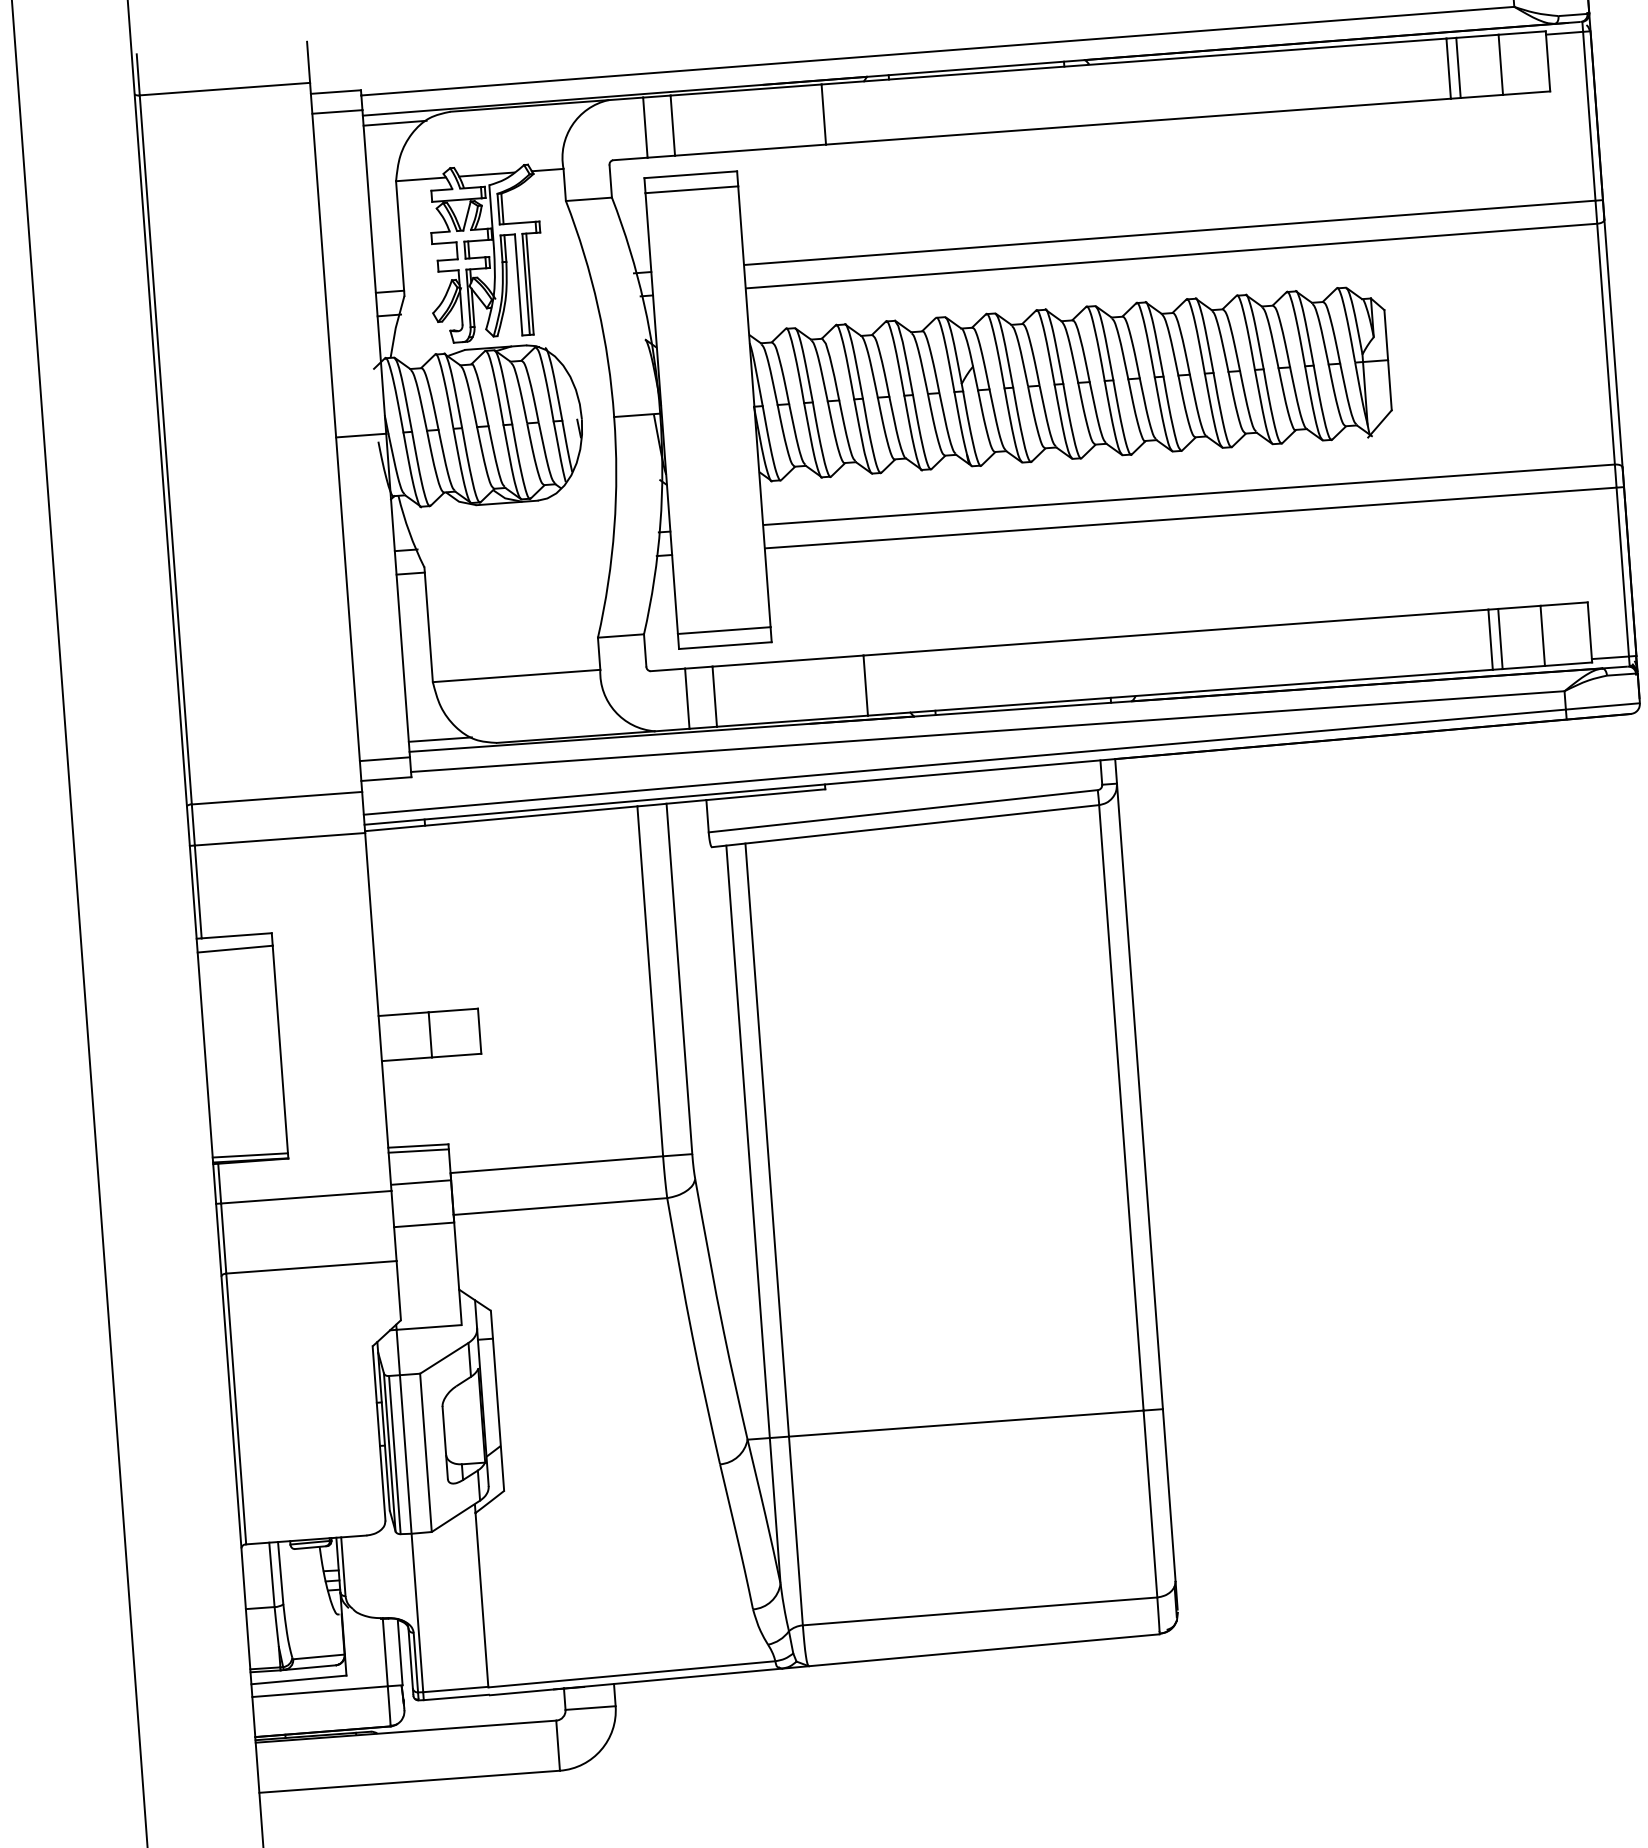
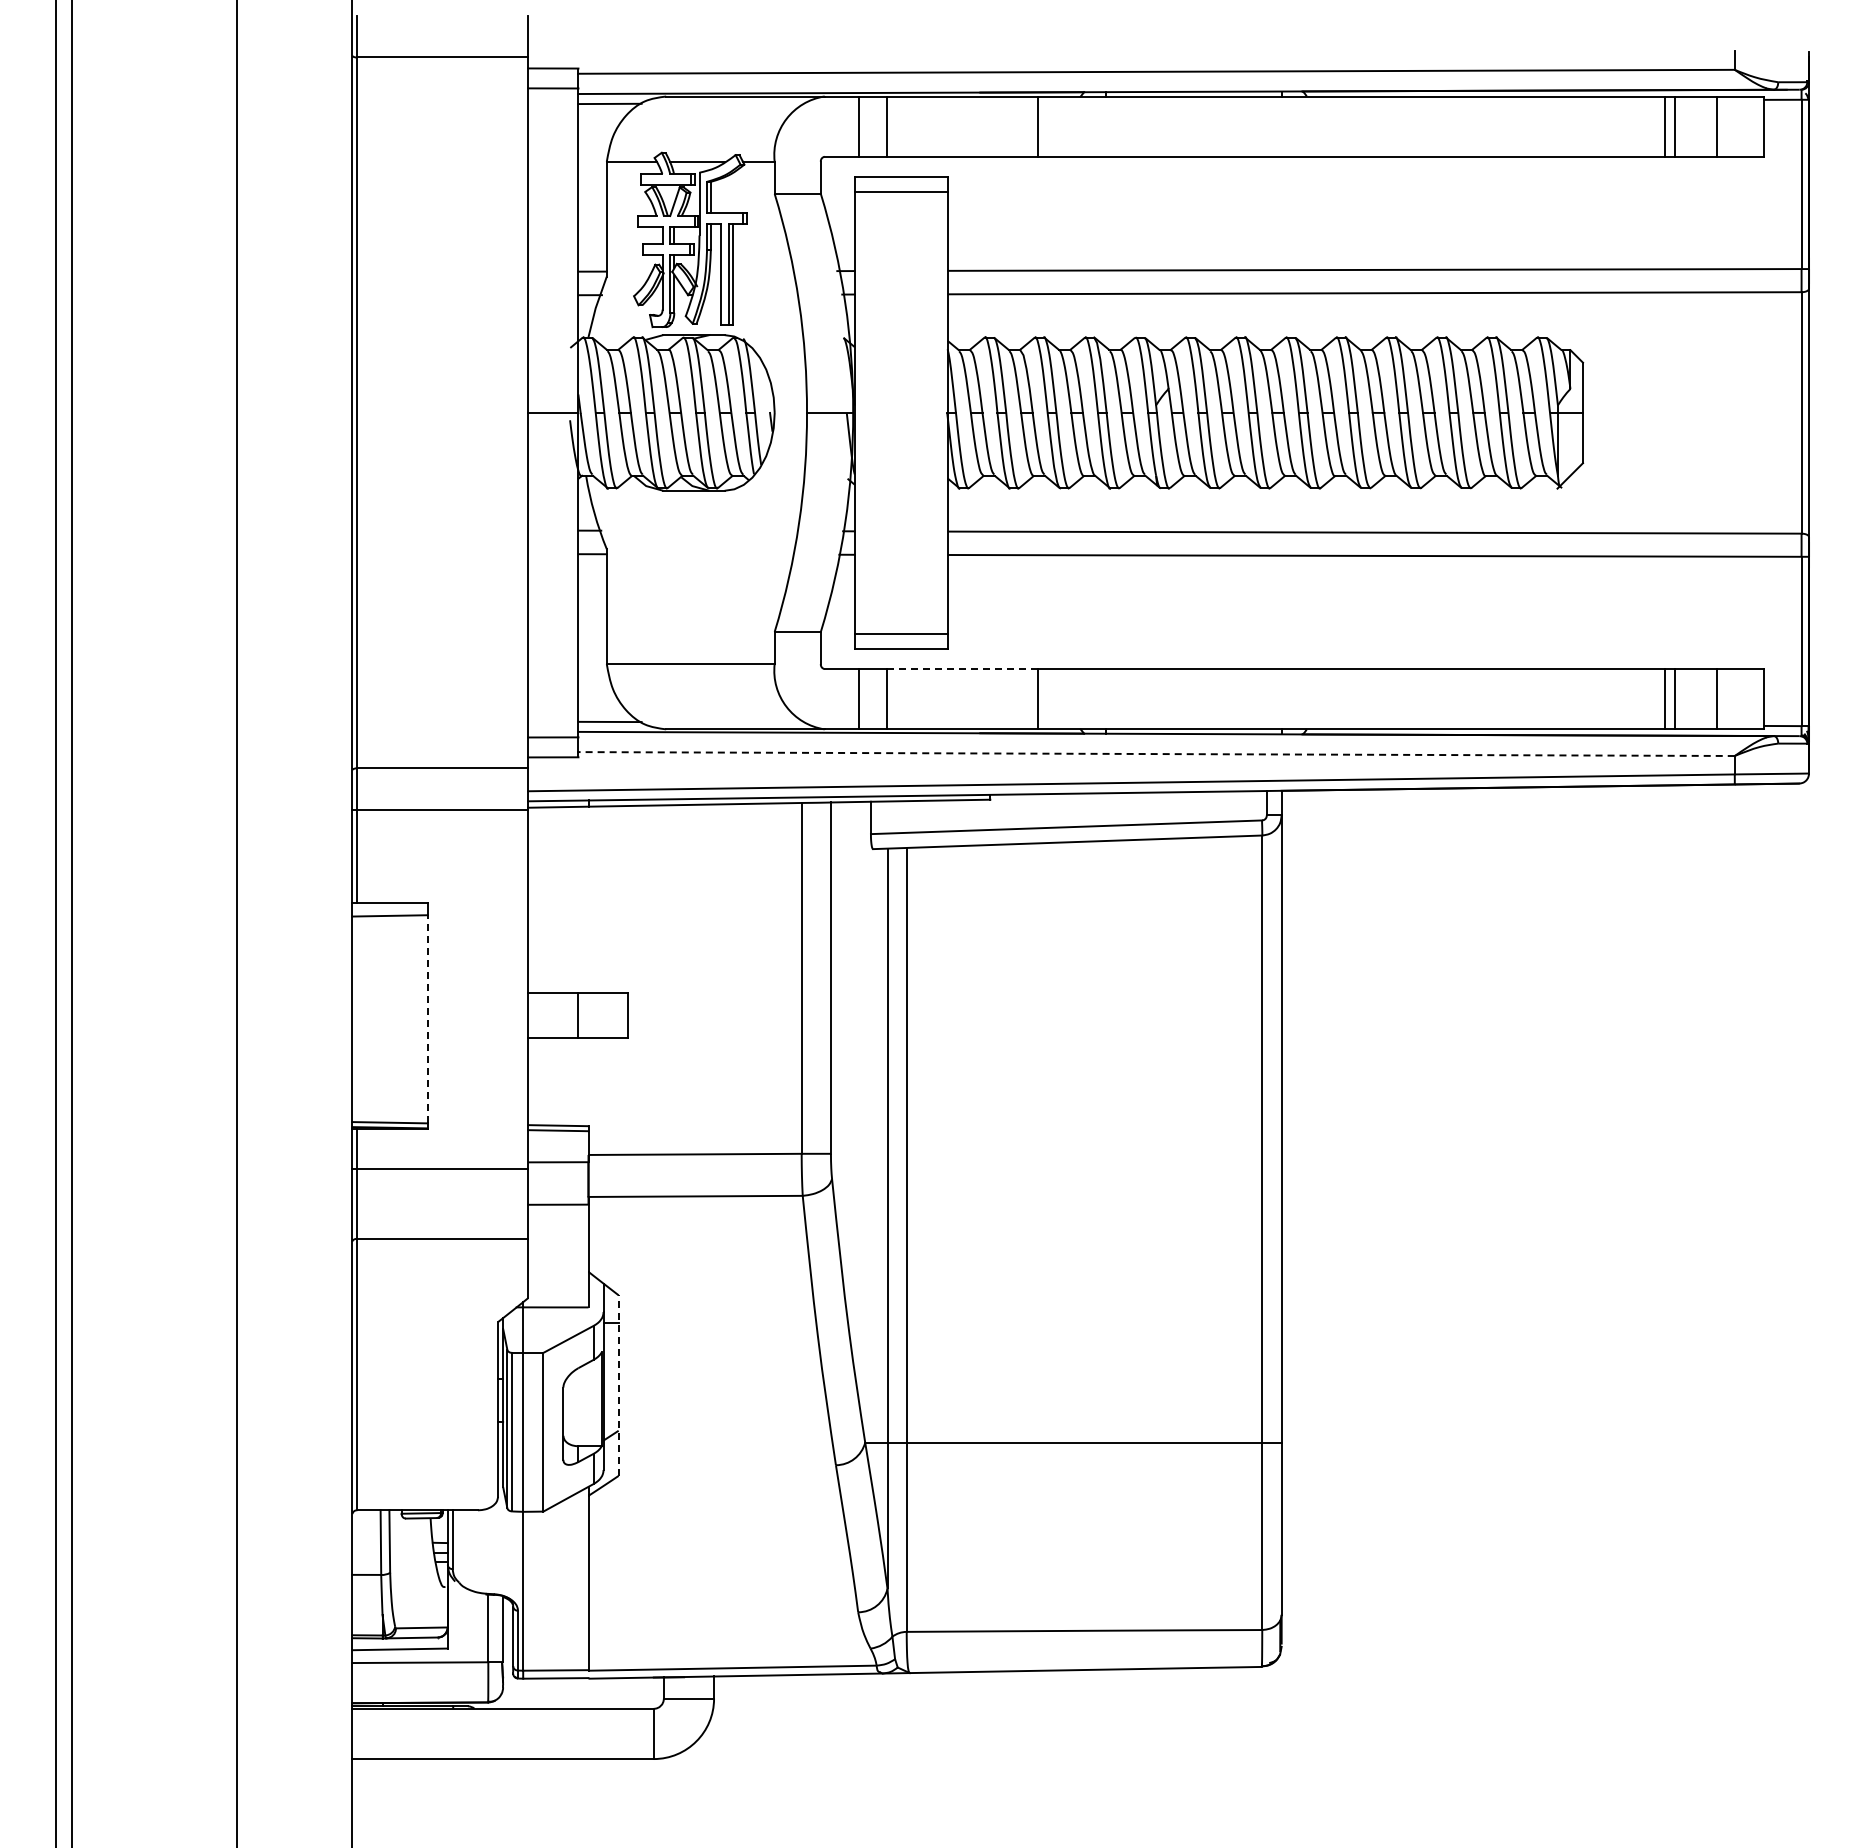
line: (788, 661) -> (962, 669), solid -> dashed
line: (987, 732) -> (1156, 754), solid -> dashed
line: (280, 1048) -> (427, 1018), solid -> dashed
line: (497, 1400) -> (618, 1385), solid -> dashed

